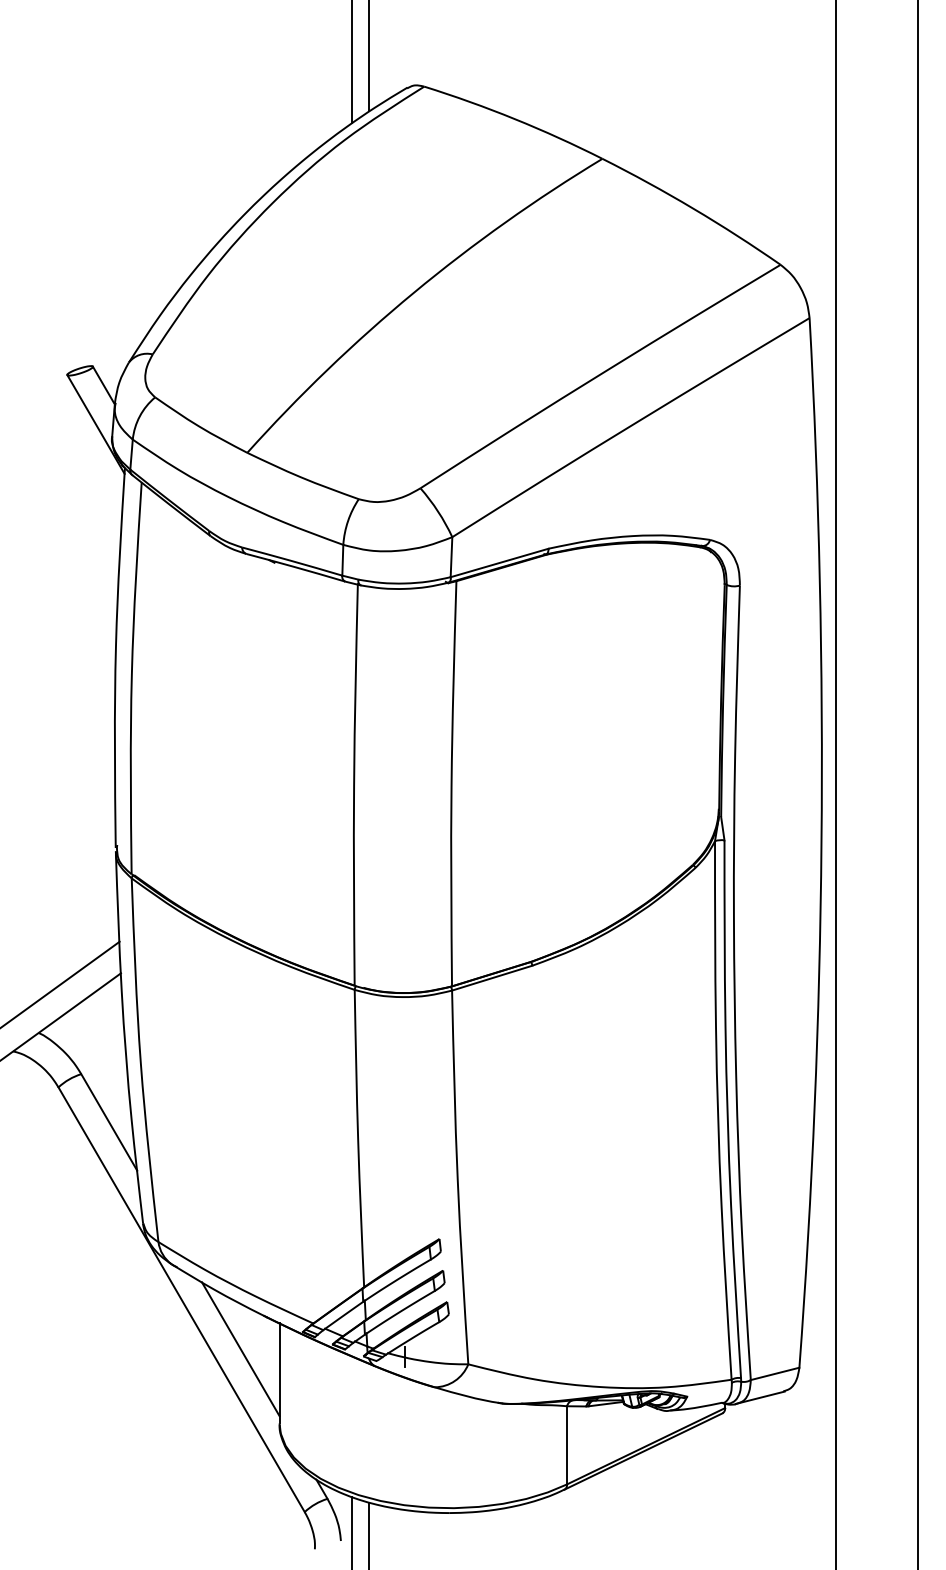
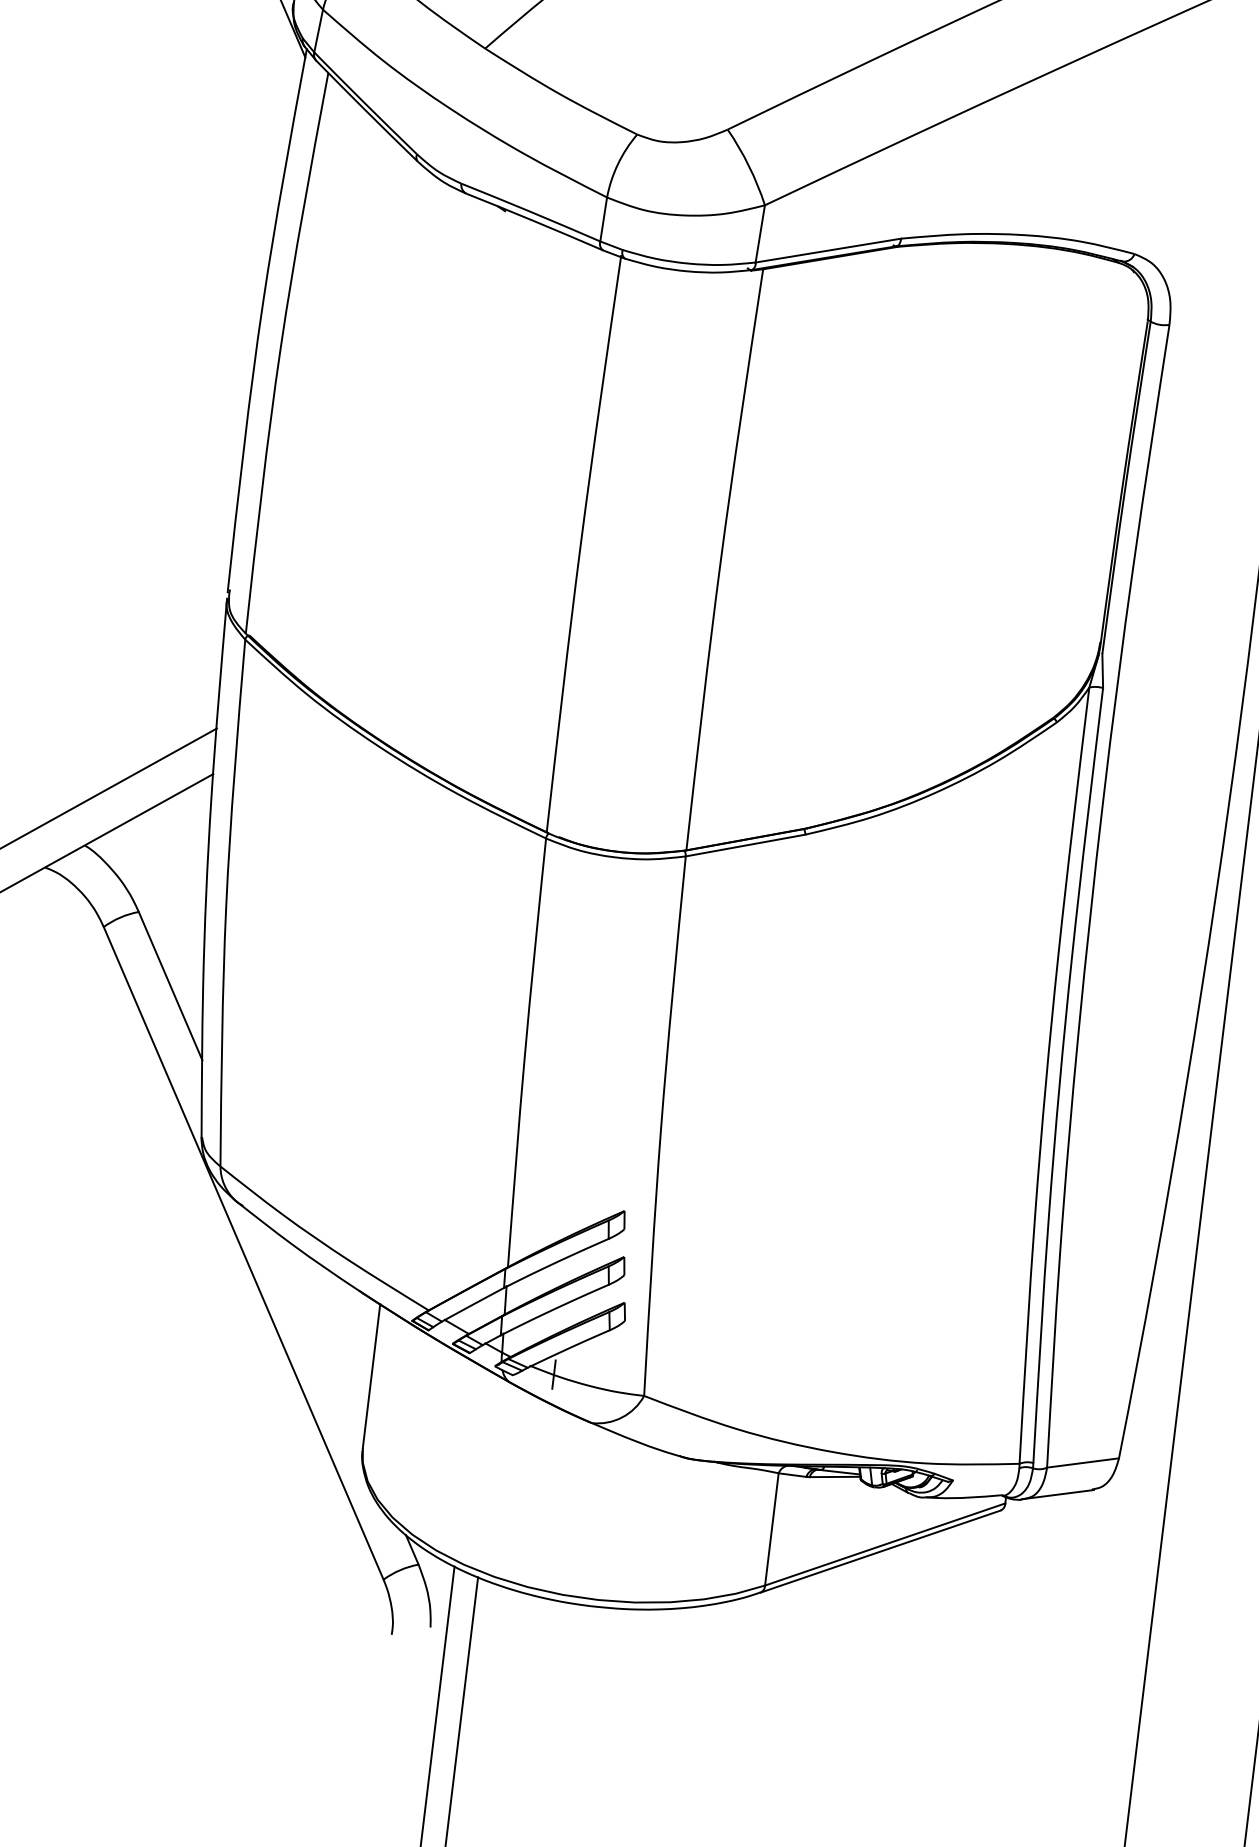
line: (240, 1349) -> (319, 1335), removed

